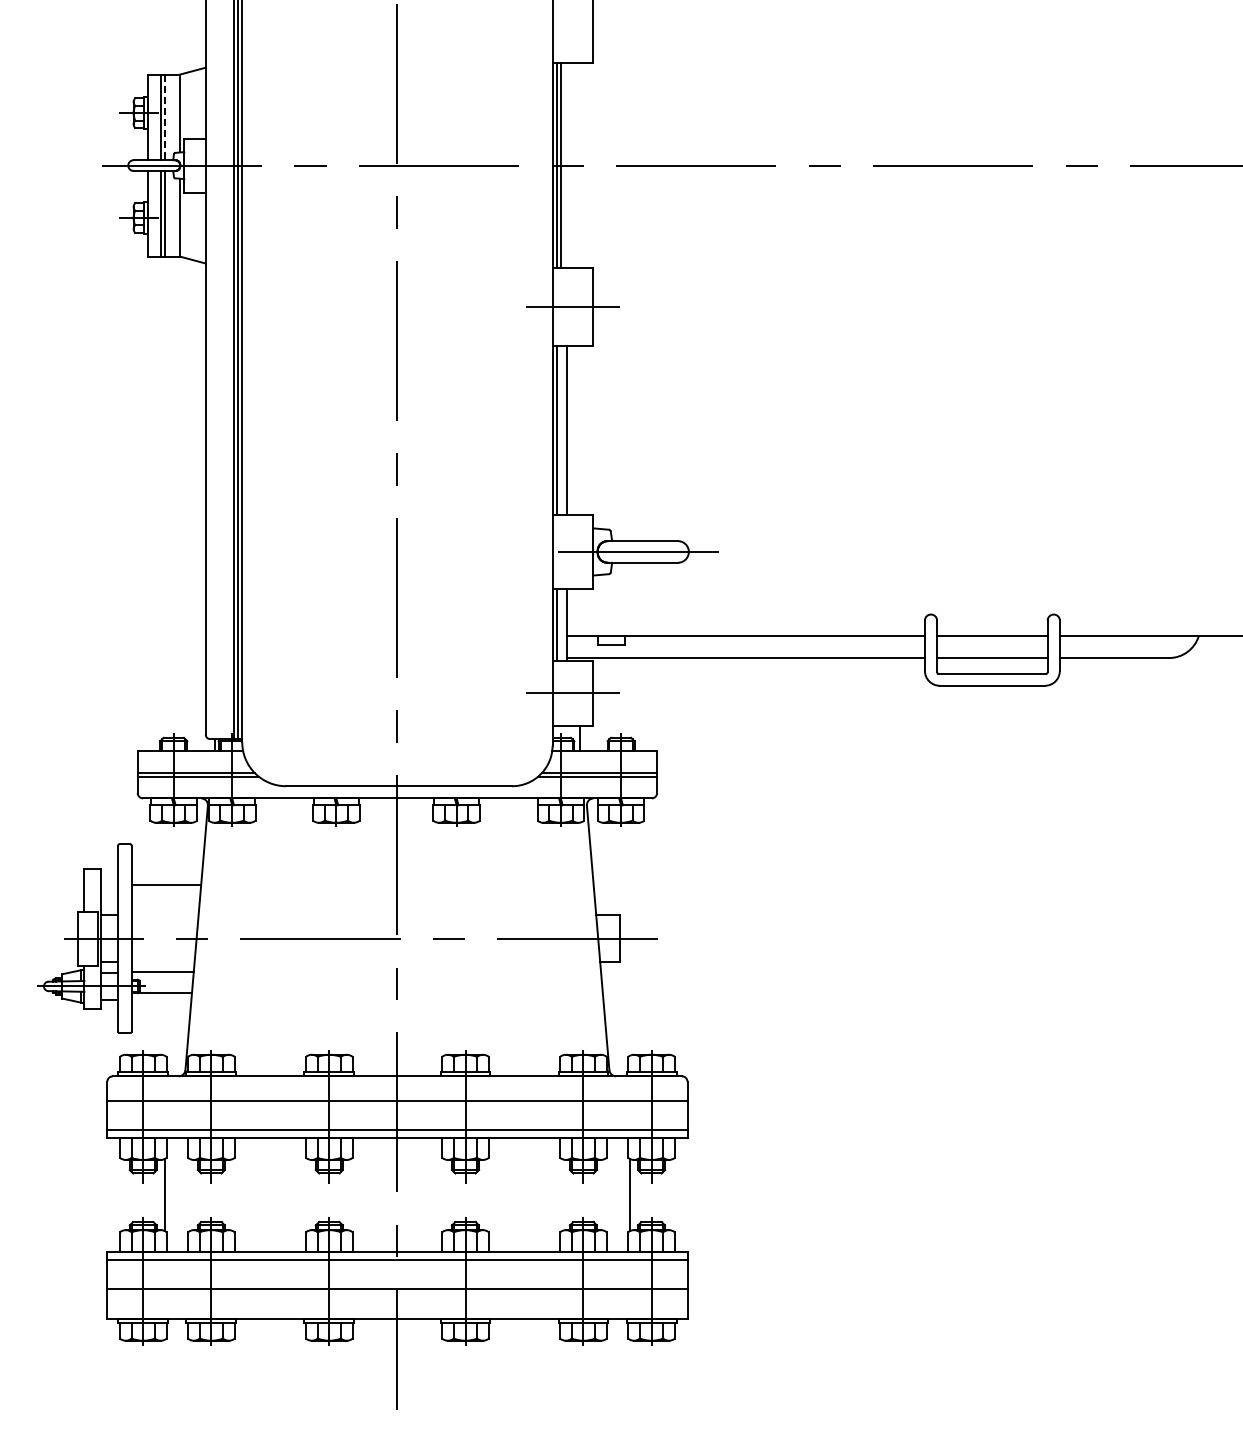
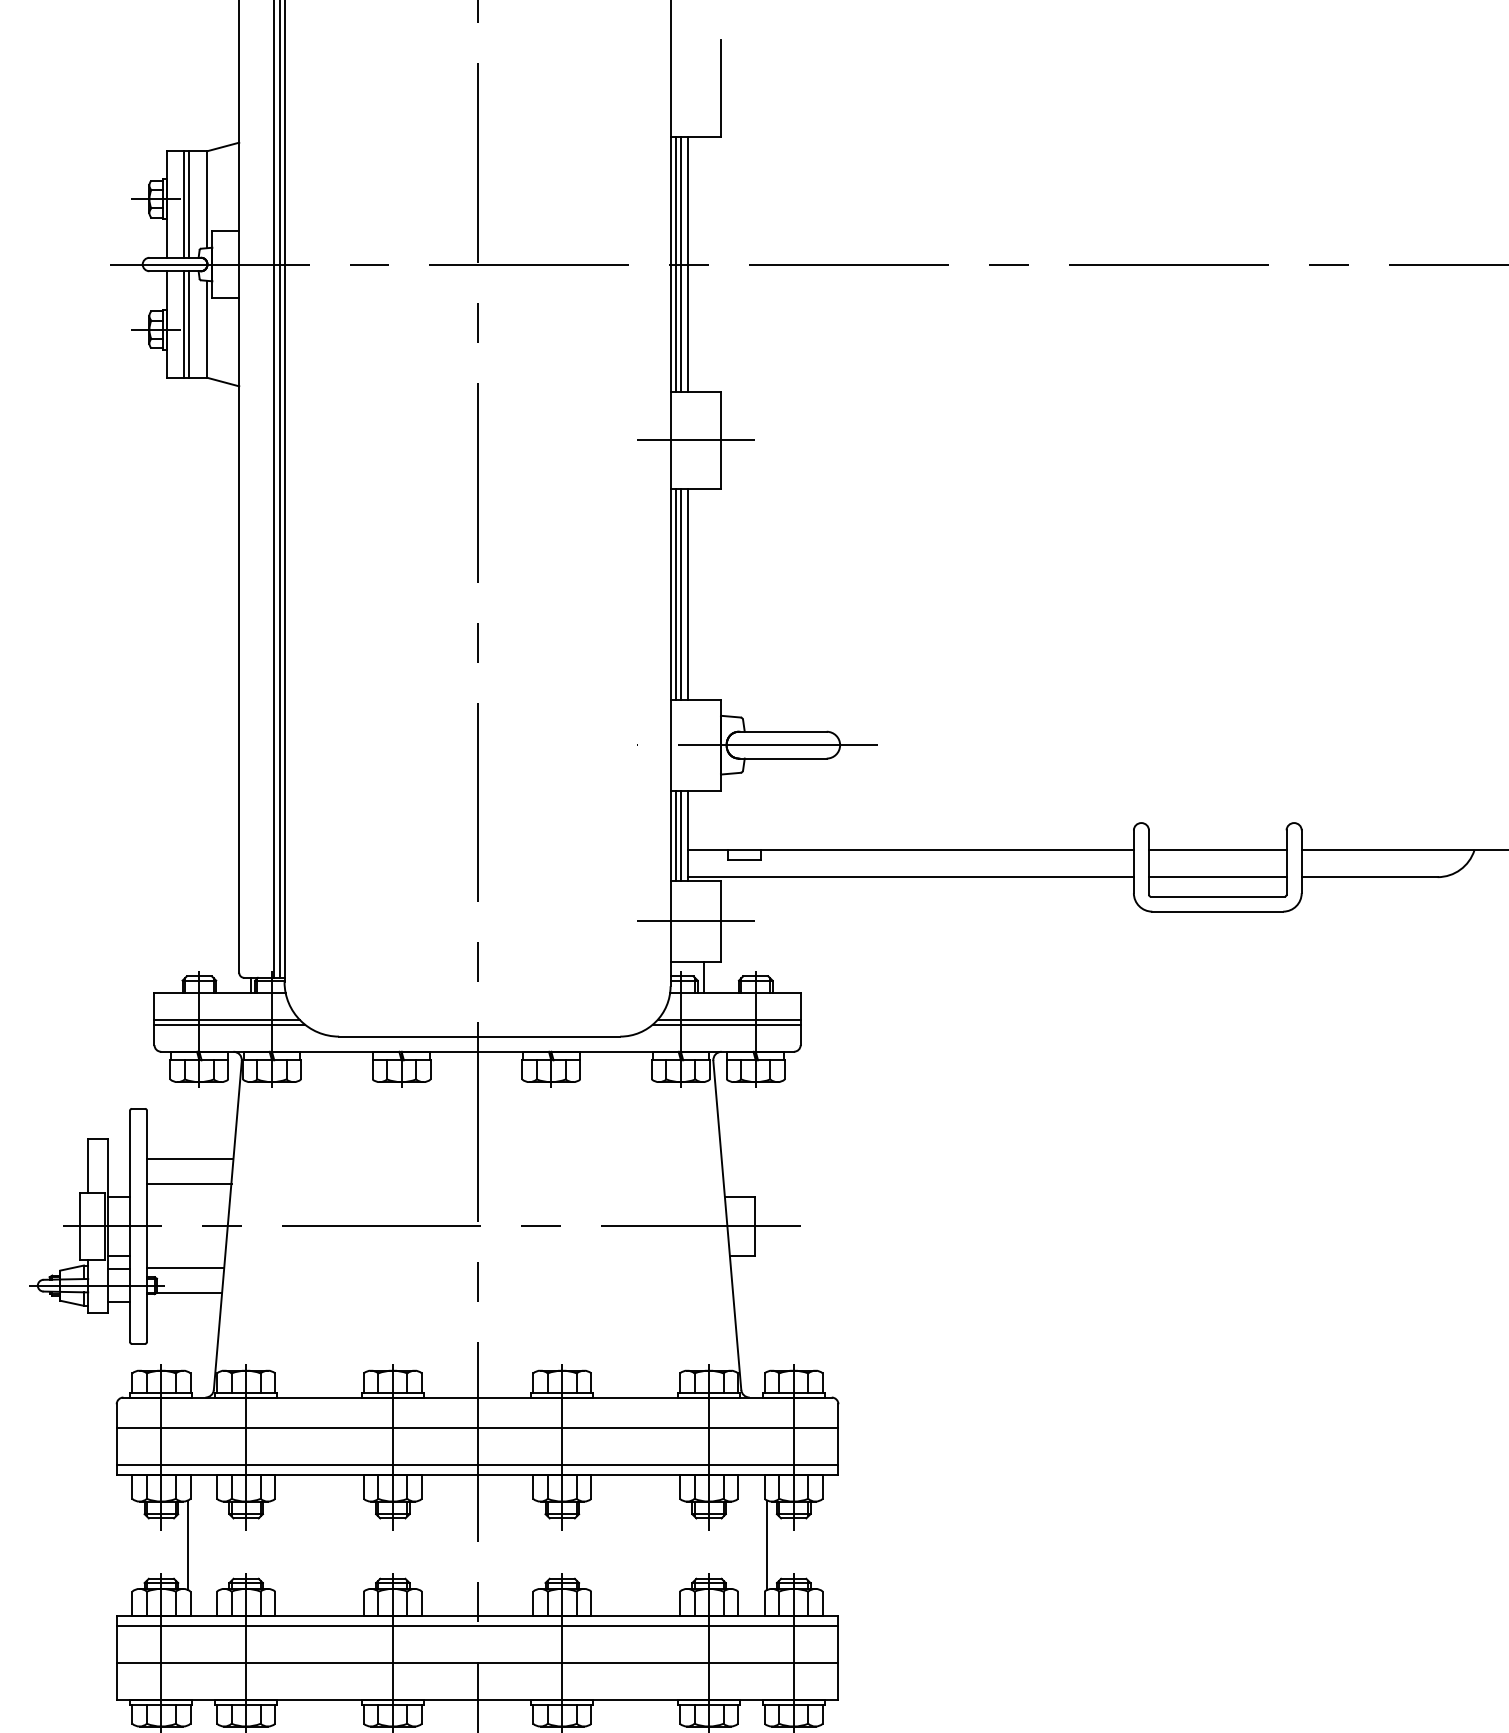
line: (165, 117) -> (189, 204), dashed -> solid
line: (566, 165) -> (687, 264), added
line: (560, 430) -> (680, 594), added
line: (560, 624) -> (680, 835), added
line: (165, 904) -> (189, 1183), added

